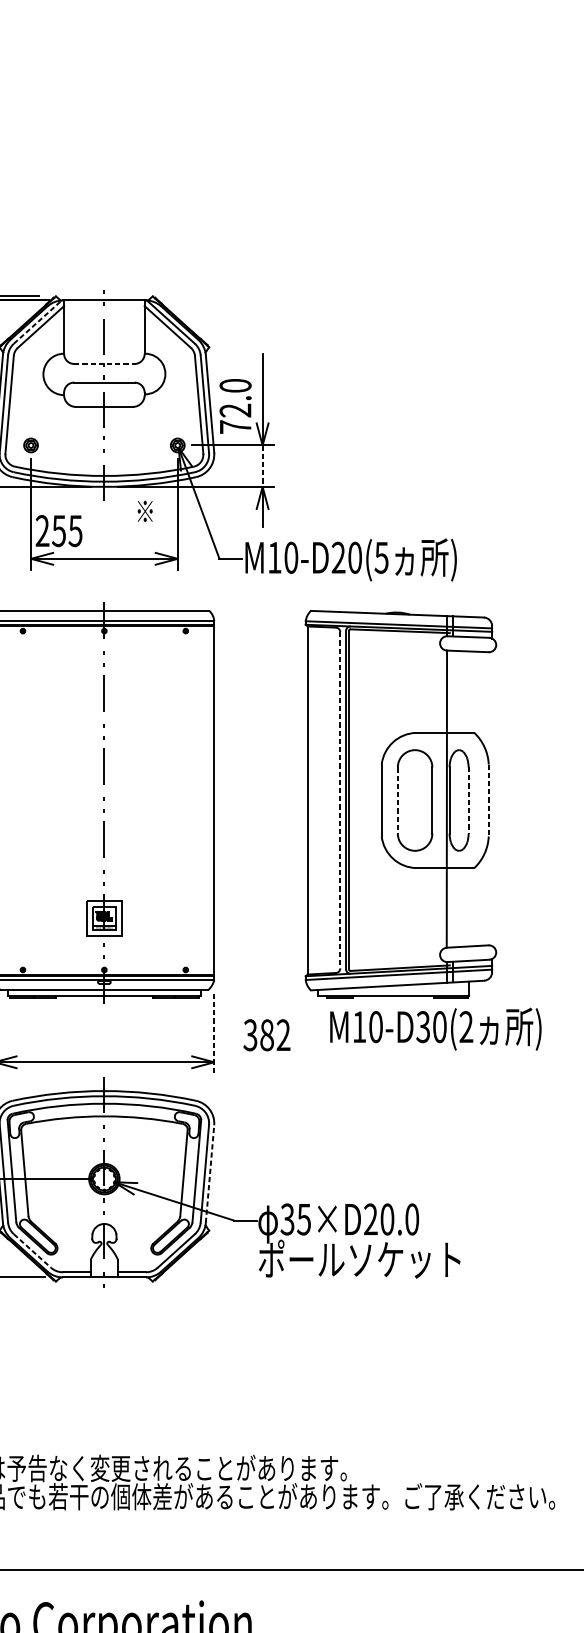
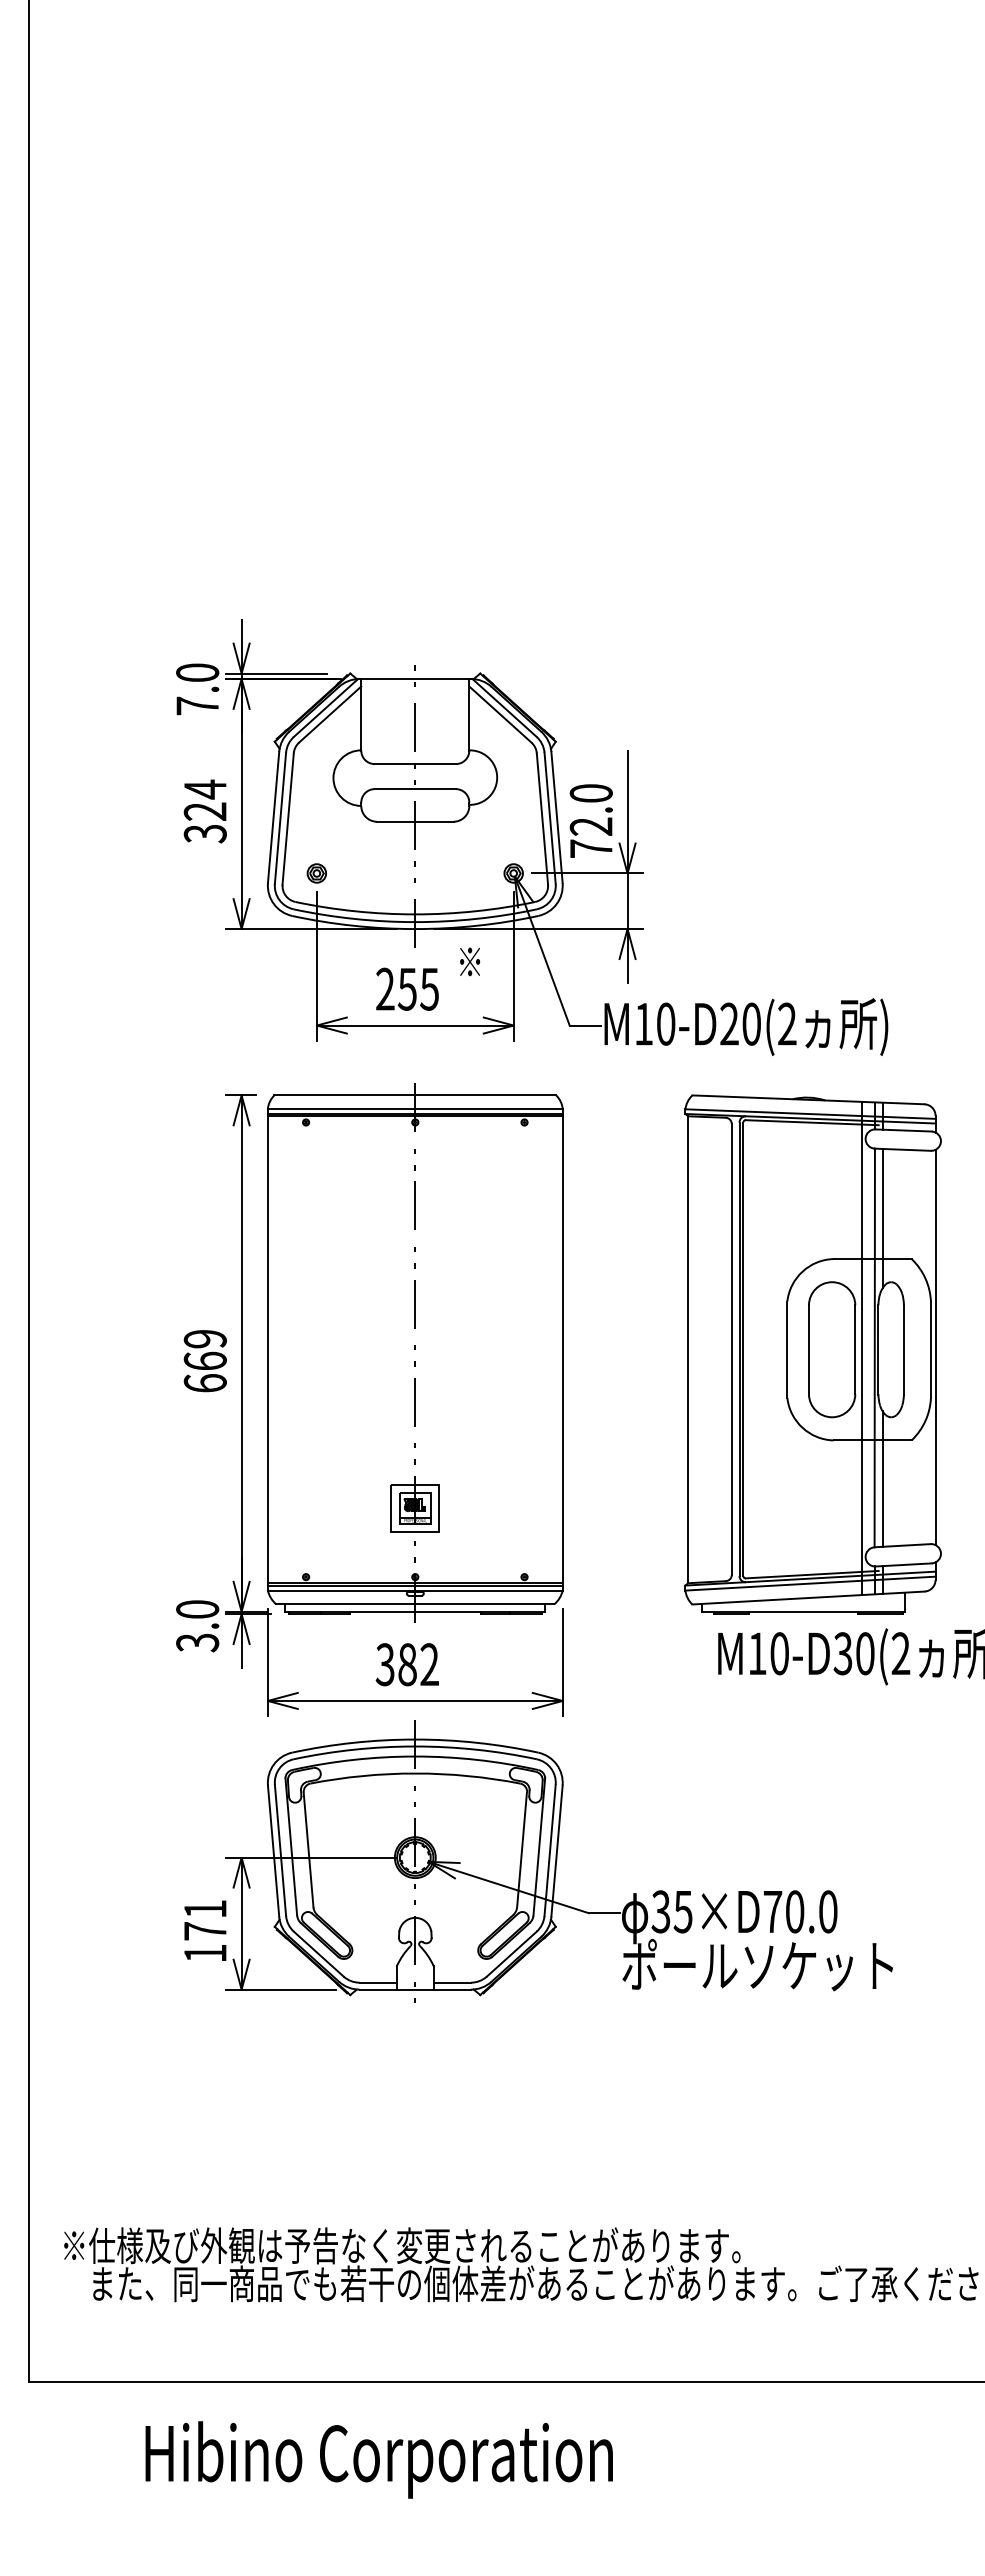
line: (38, 321) -> (326, 707), dashed -> solid
line: (104, 364) -> (415, 764), dashed -> solid
line: (262, 466) -> (627, 901), dashed -> solid
text: (59, 530) -> (407, 988), moved
text: (381, 557) -> (786, 1023), M10-D20(5 -> M10-D20(2
line: (452, 702) -> (882, 1218), added
line: (492, 798) -> (935, 1347), added
line: (437, 799) -> (862, 1348), added
line: (340, 800) -> (731, 1349), dashed -> solid
line: (468, 800) -> (903, 1349), dashed -> solid
line: (397, 801) -> (808, 1350), dashed -> solid
line: (488, 801) -> (930, 1350), dashed -> solid
line: (452, 896) -> (882, 1478), added
line: (214, 1033) -> (562, 1662), dashed -> solid
text: (266, 1035) -> (406, 1664), moved
line: (210, 1174) -> (557, 1851), dashed -> solid
text: (370, 1219) -> (772, 1911), 35×D20.0 -> 35×D70.0
line: (32, 1251) -> (319, 1954), dashed -> solid

